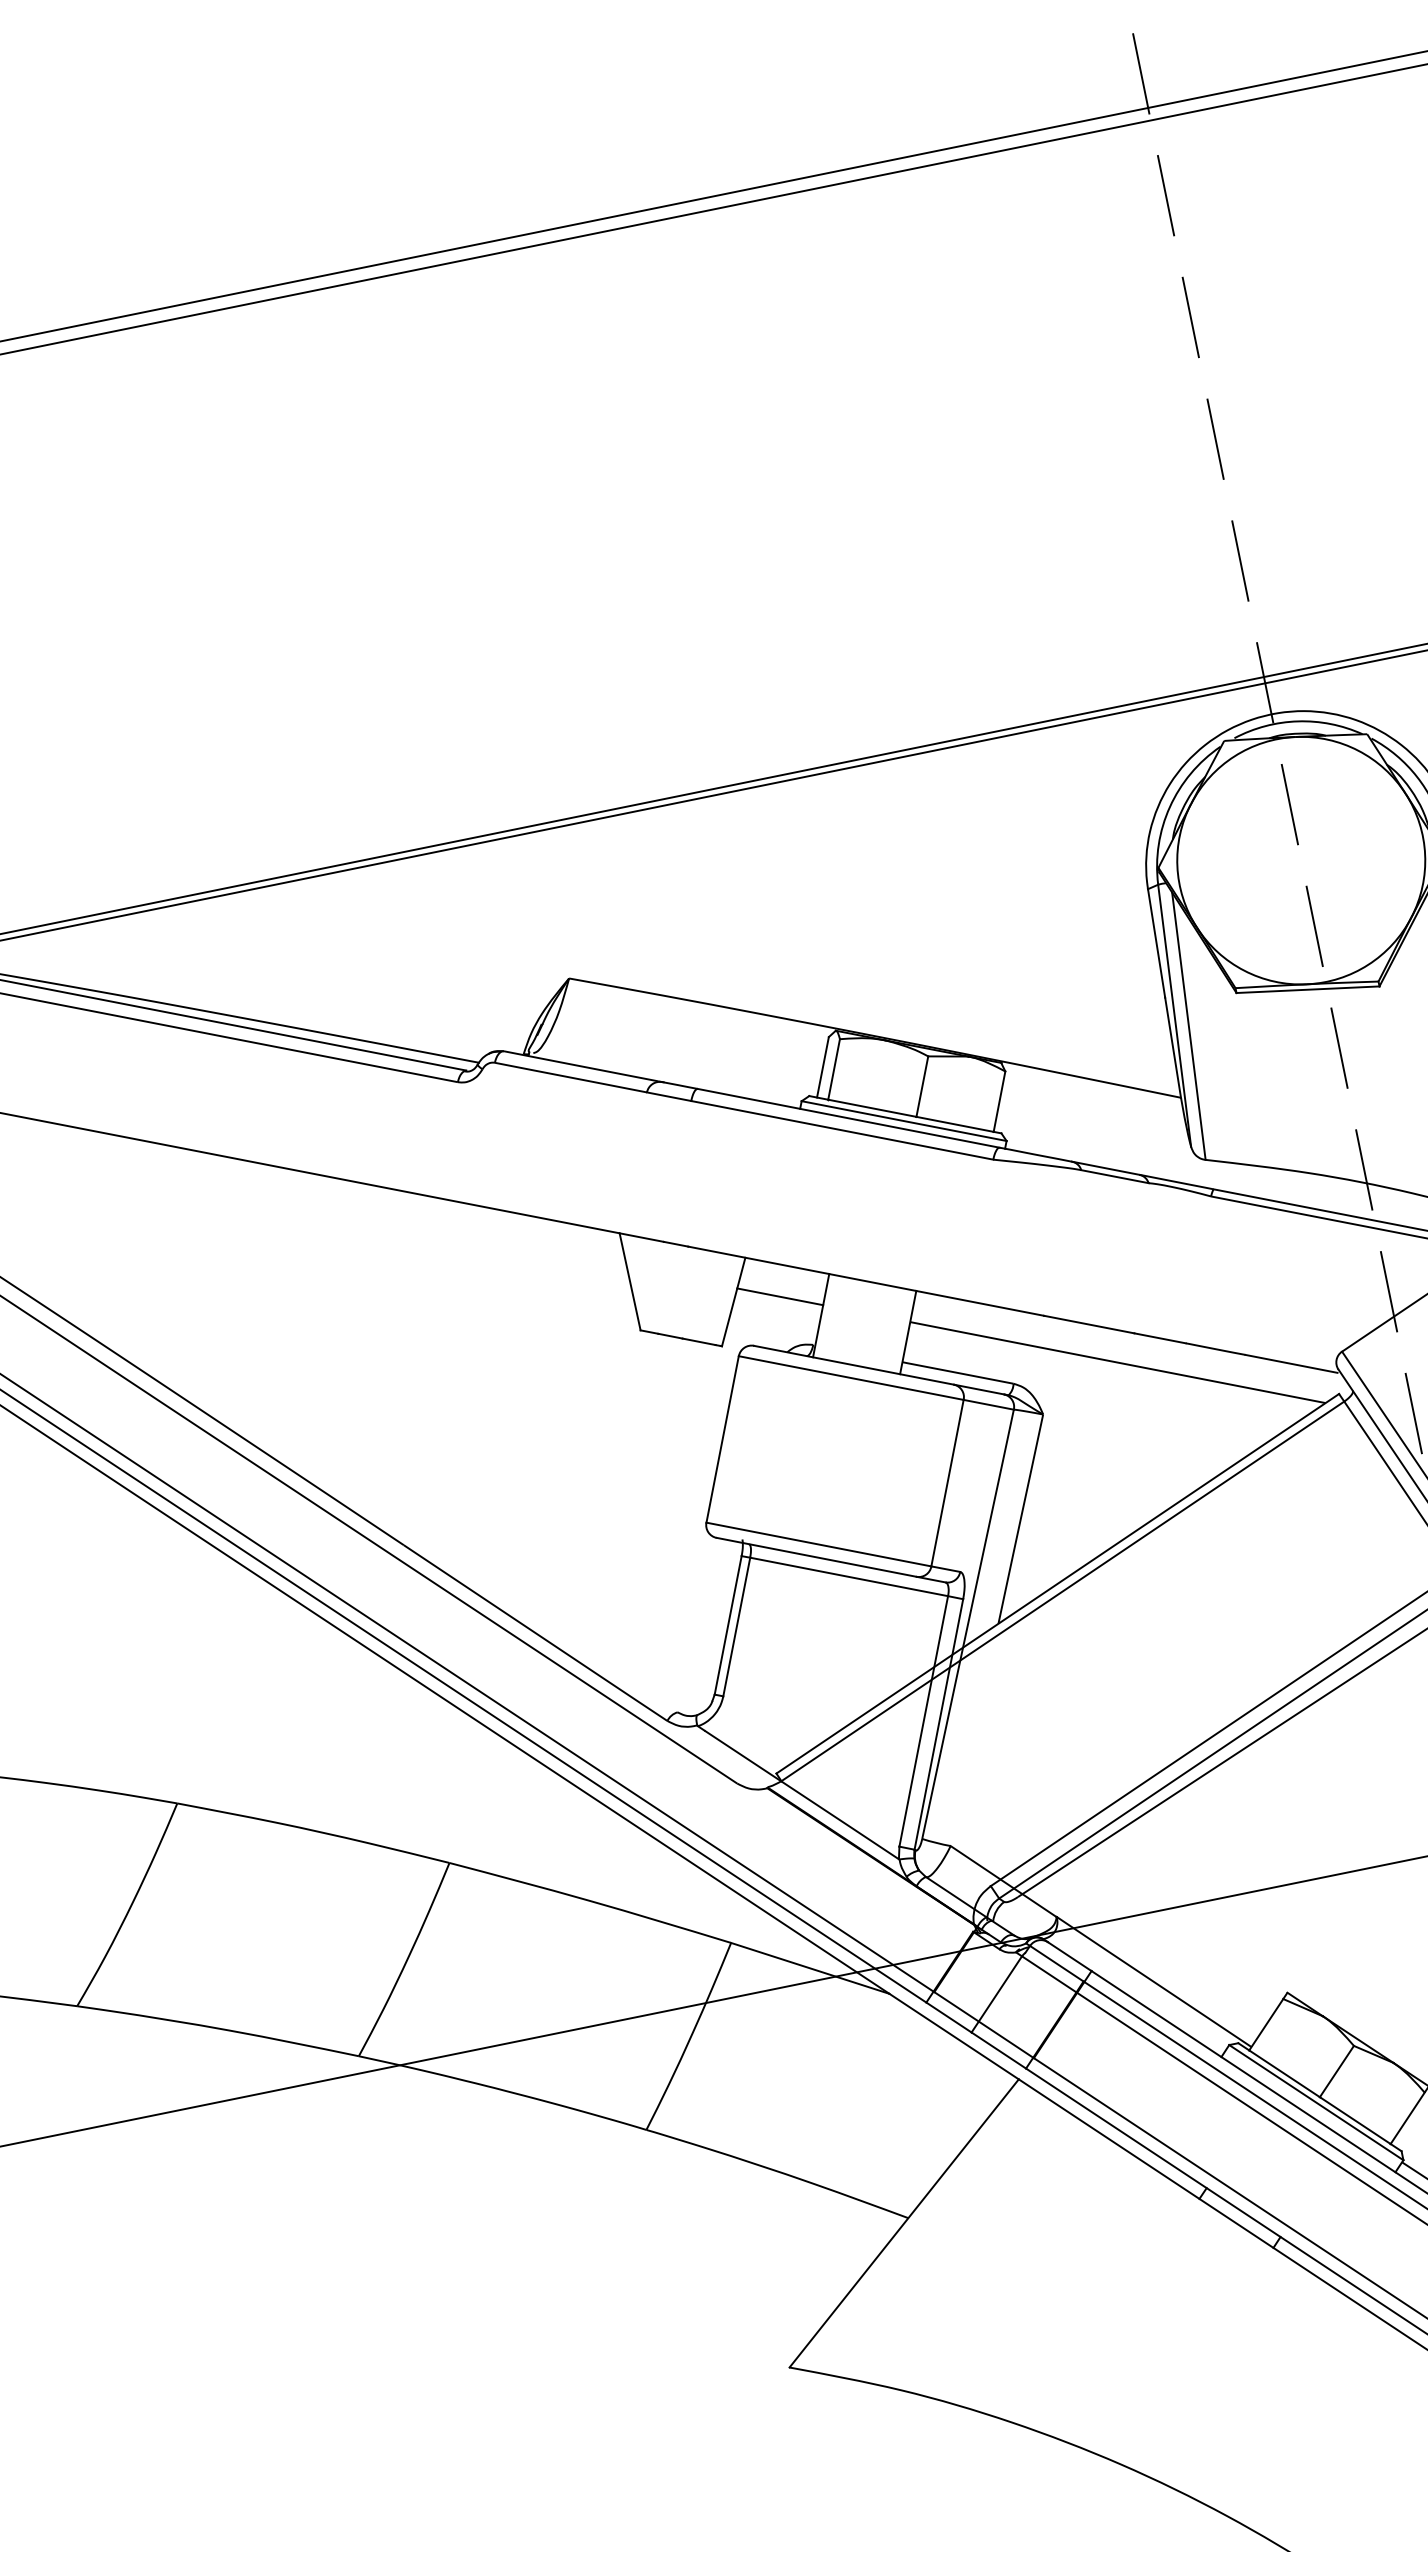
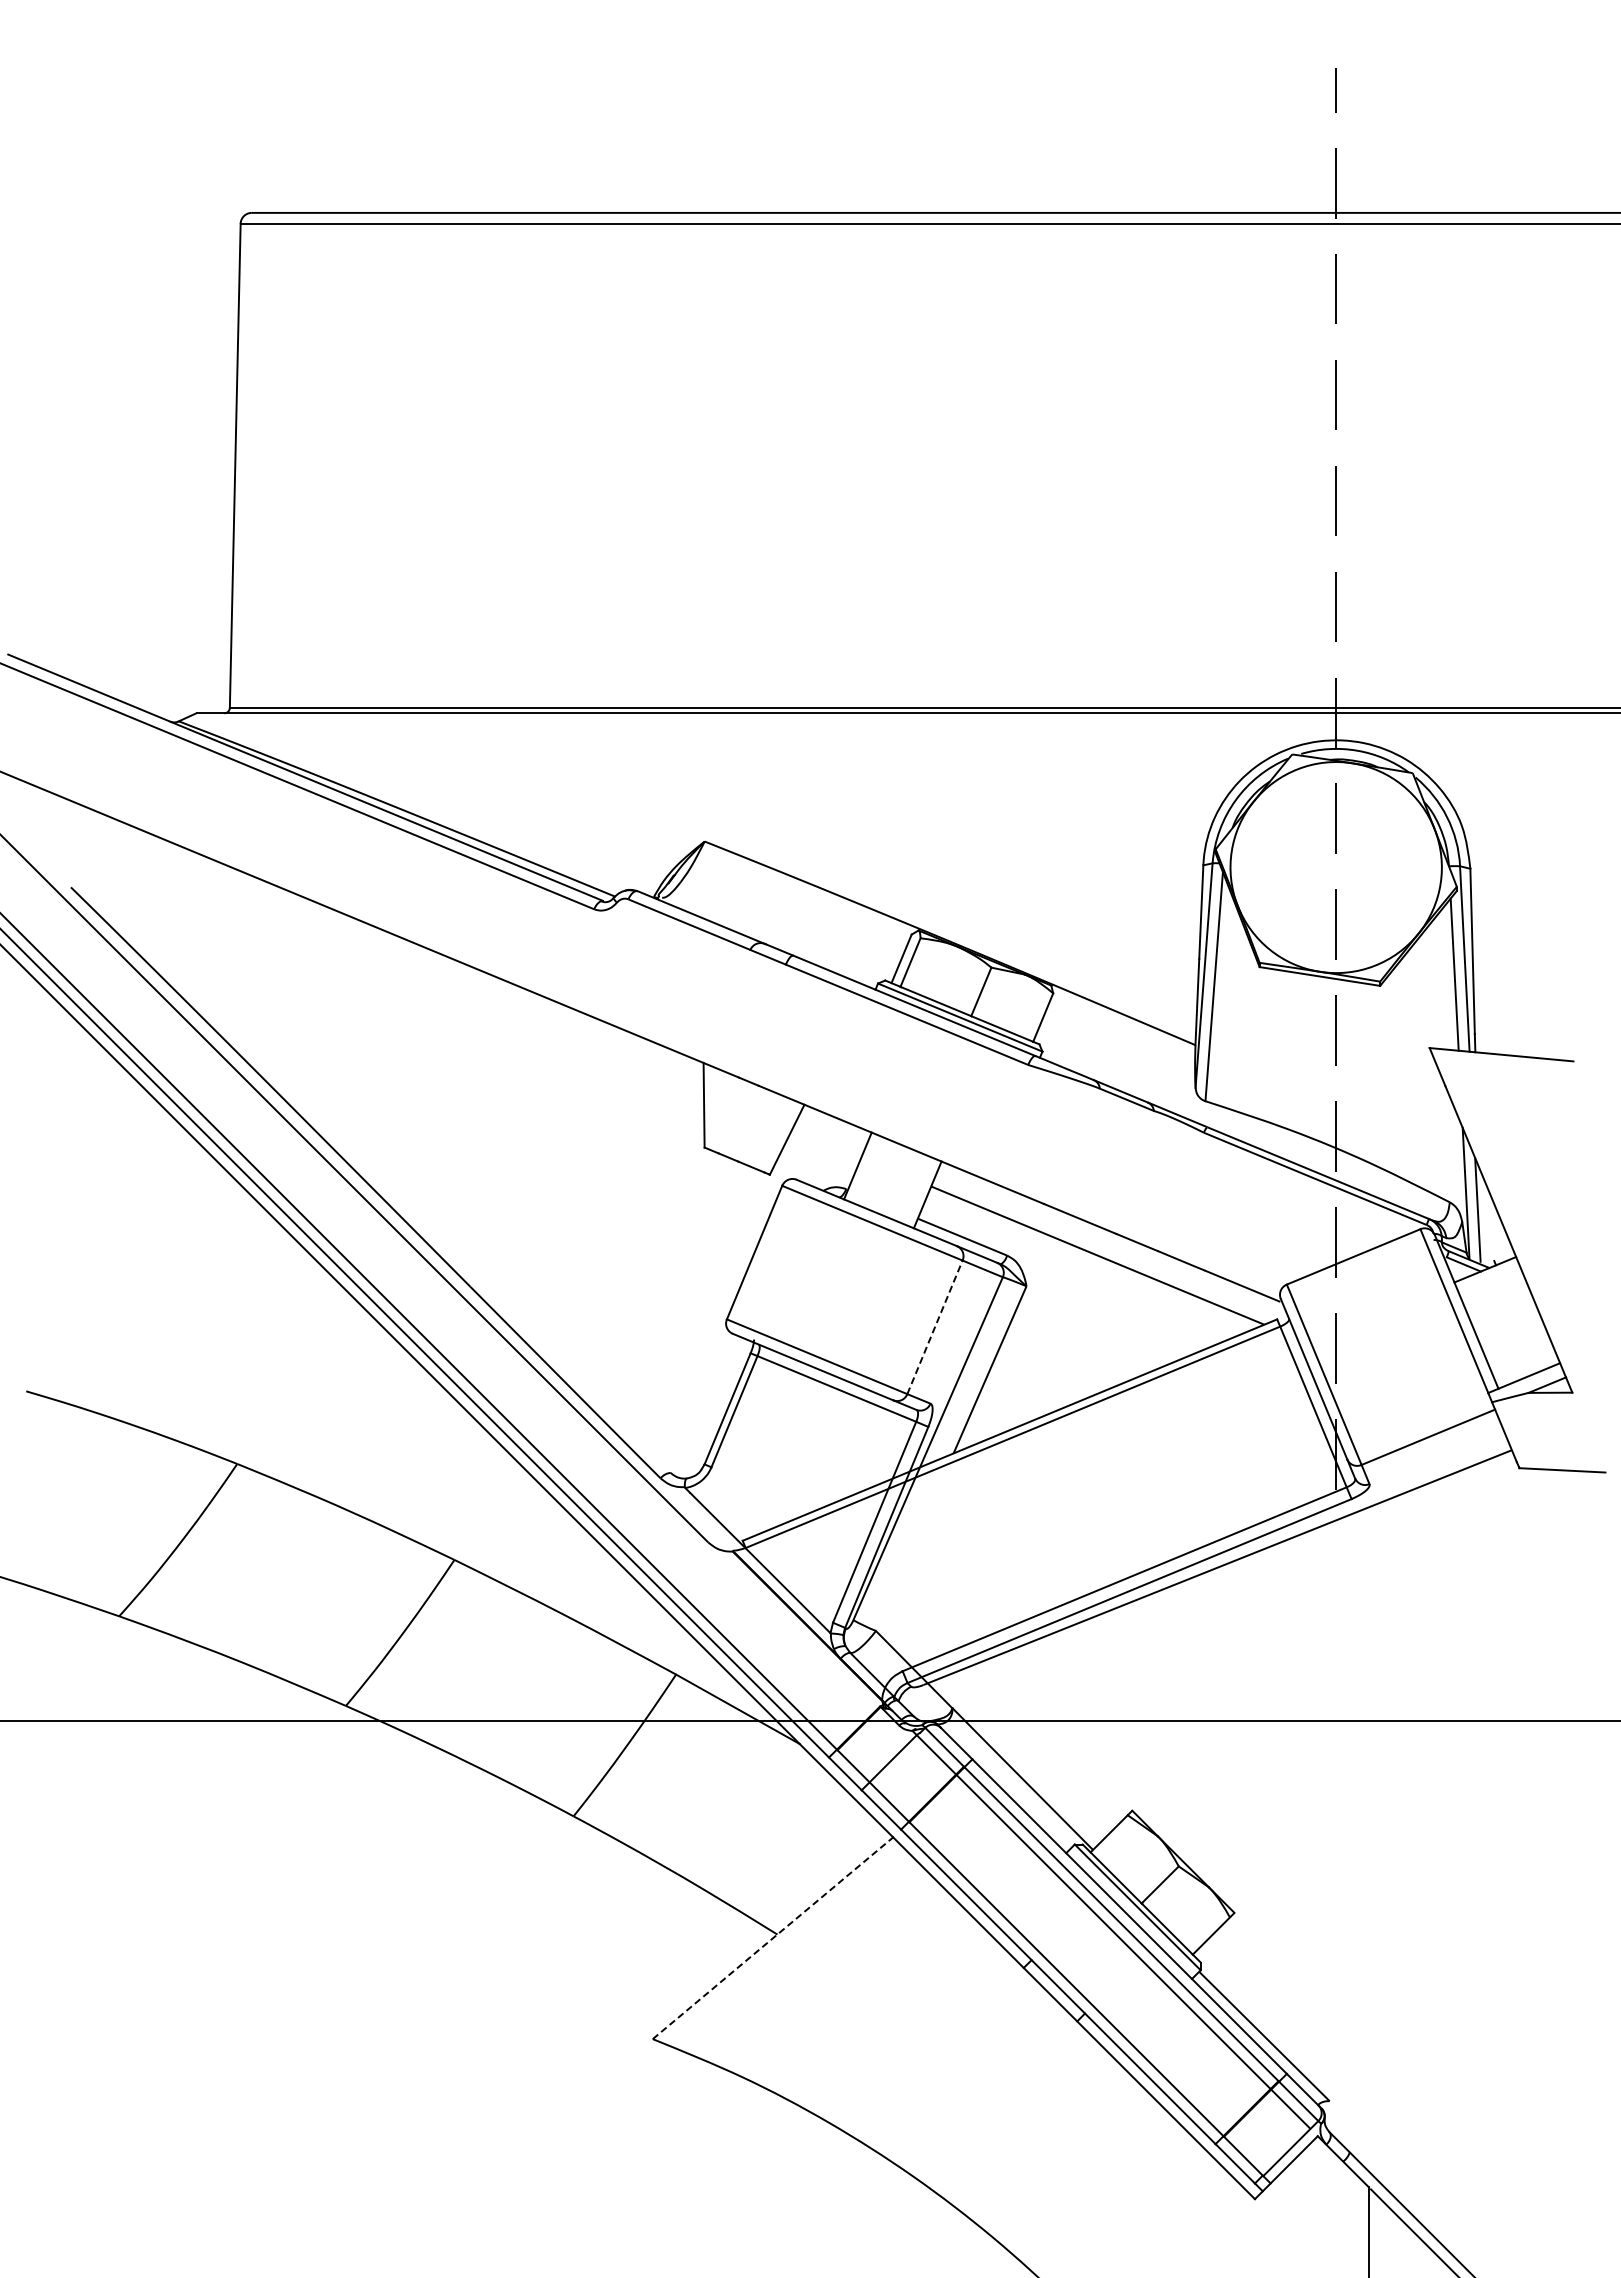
line: (779, 1297) -> (826, 1143), removed
line: (947, 1482) -> (935, 1326), solid -> dashed
line: (904, 2223) -> (773, 1938), solid -> dashed

